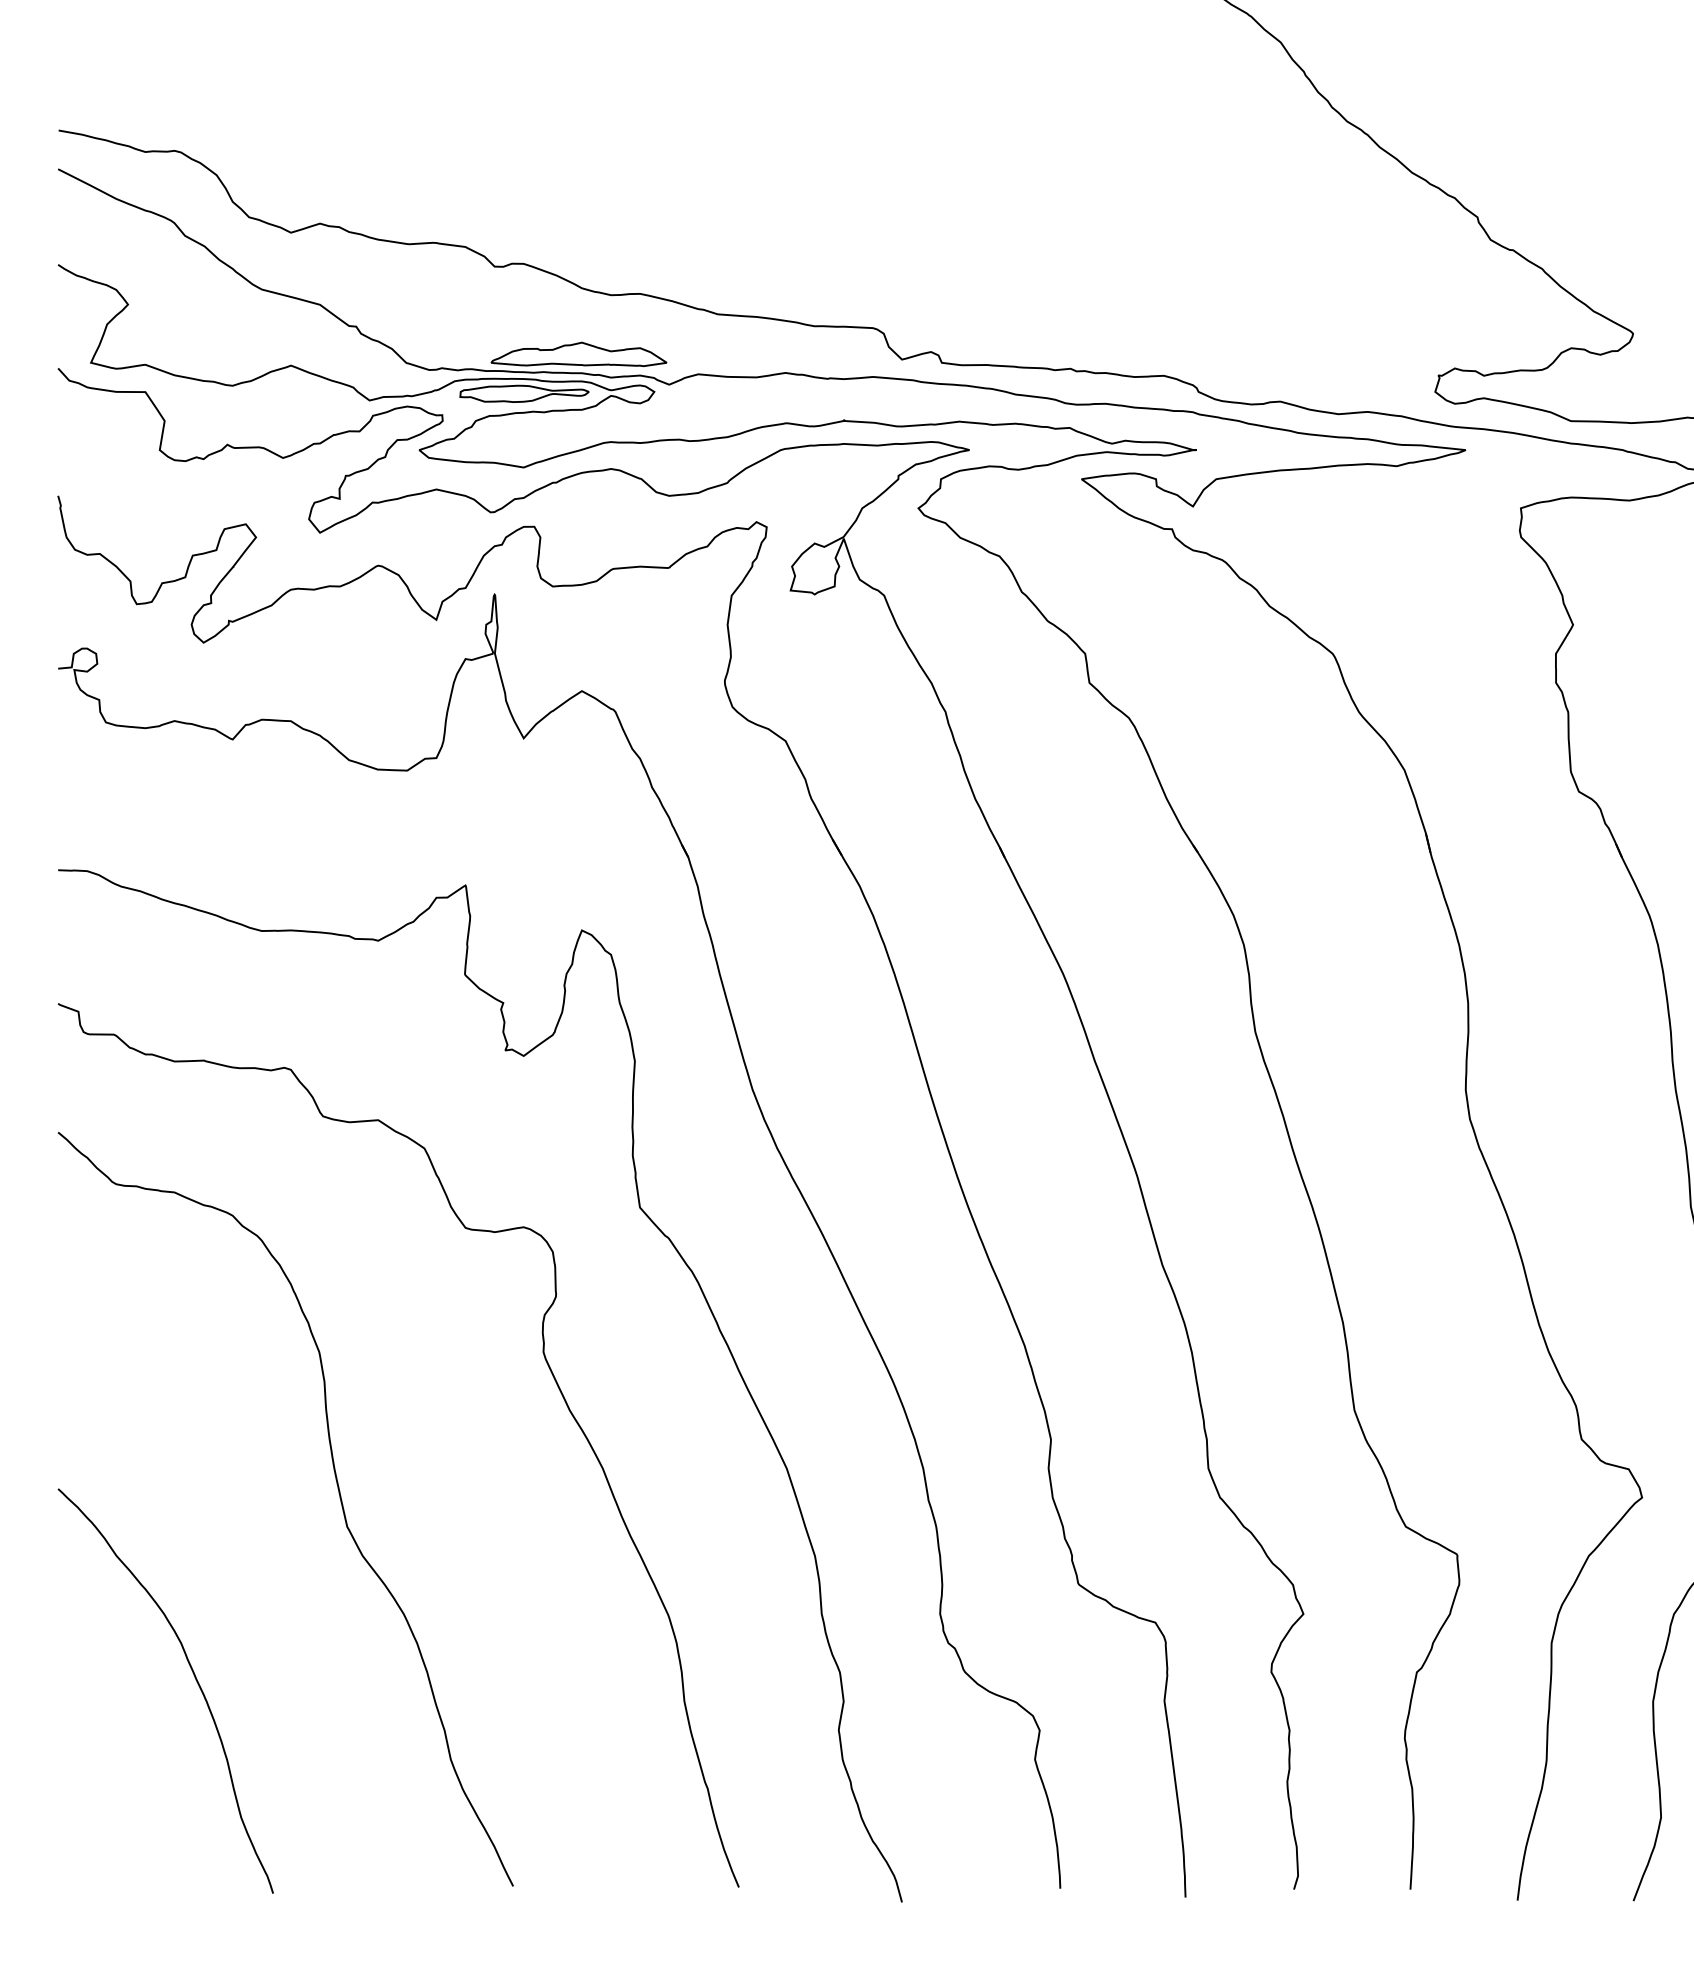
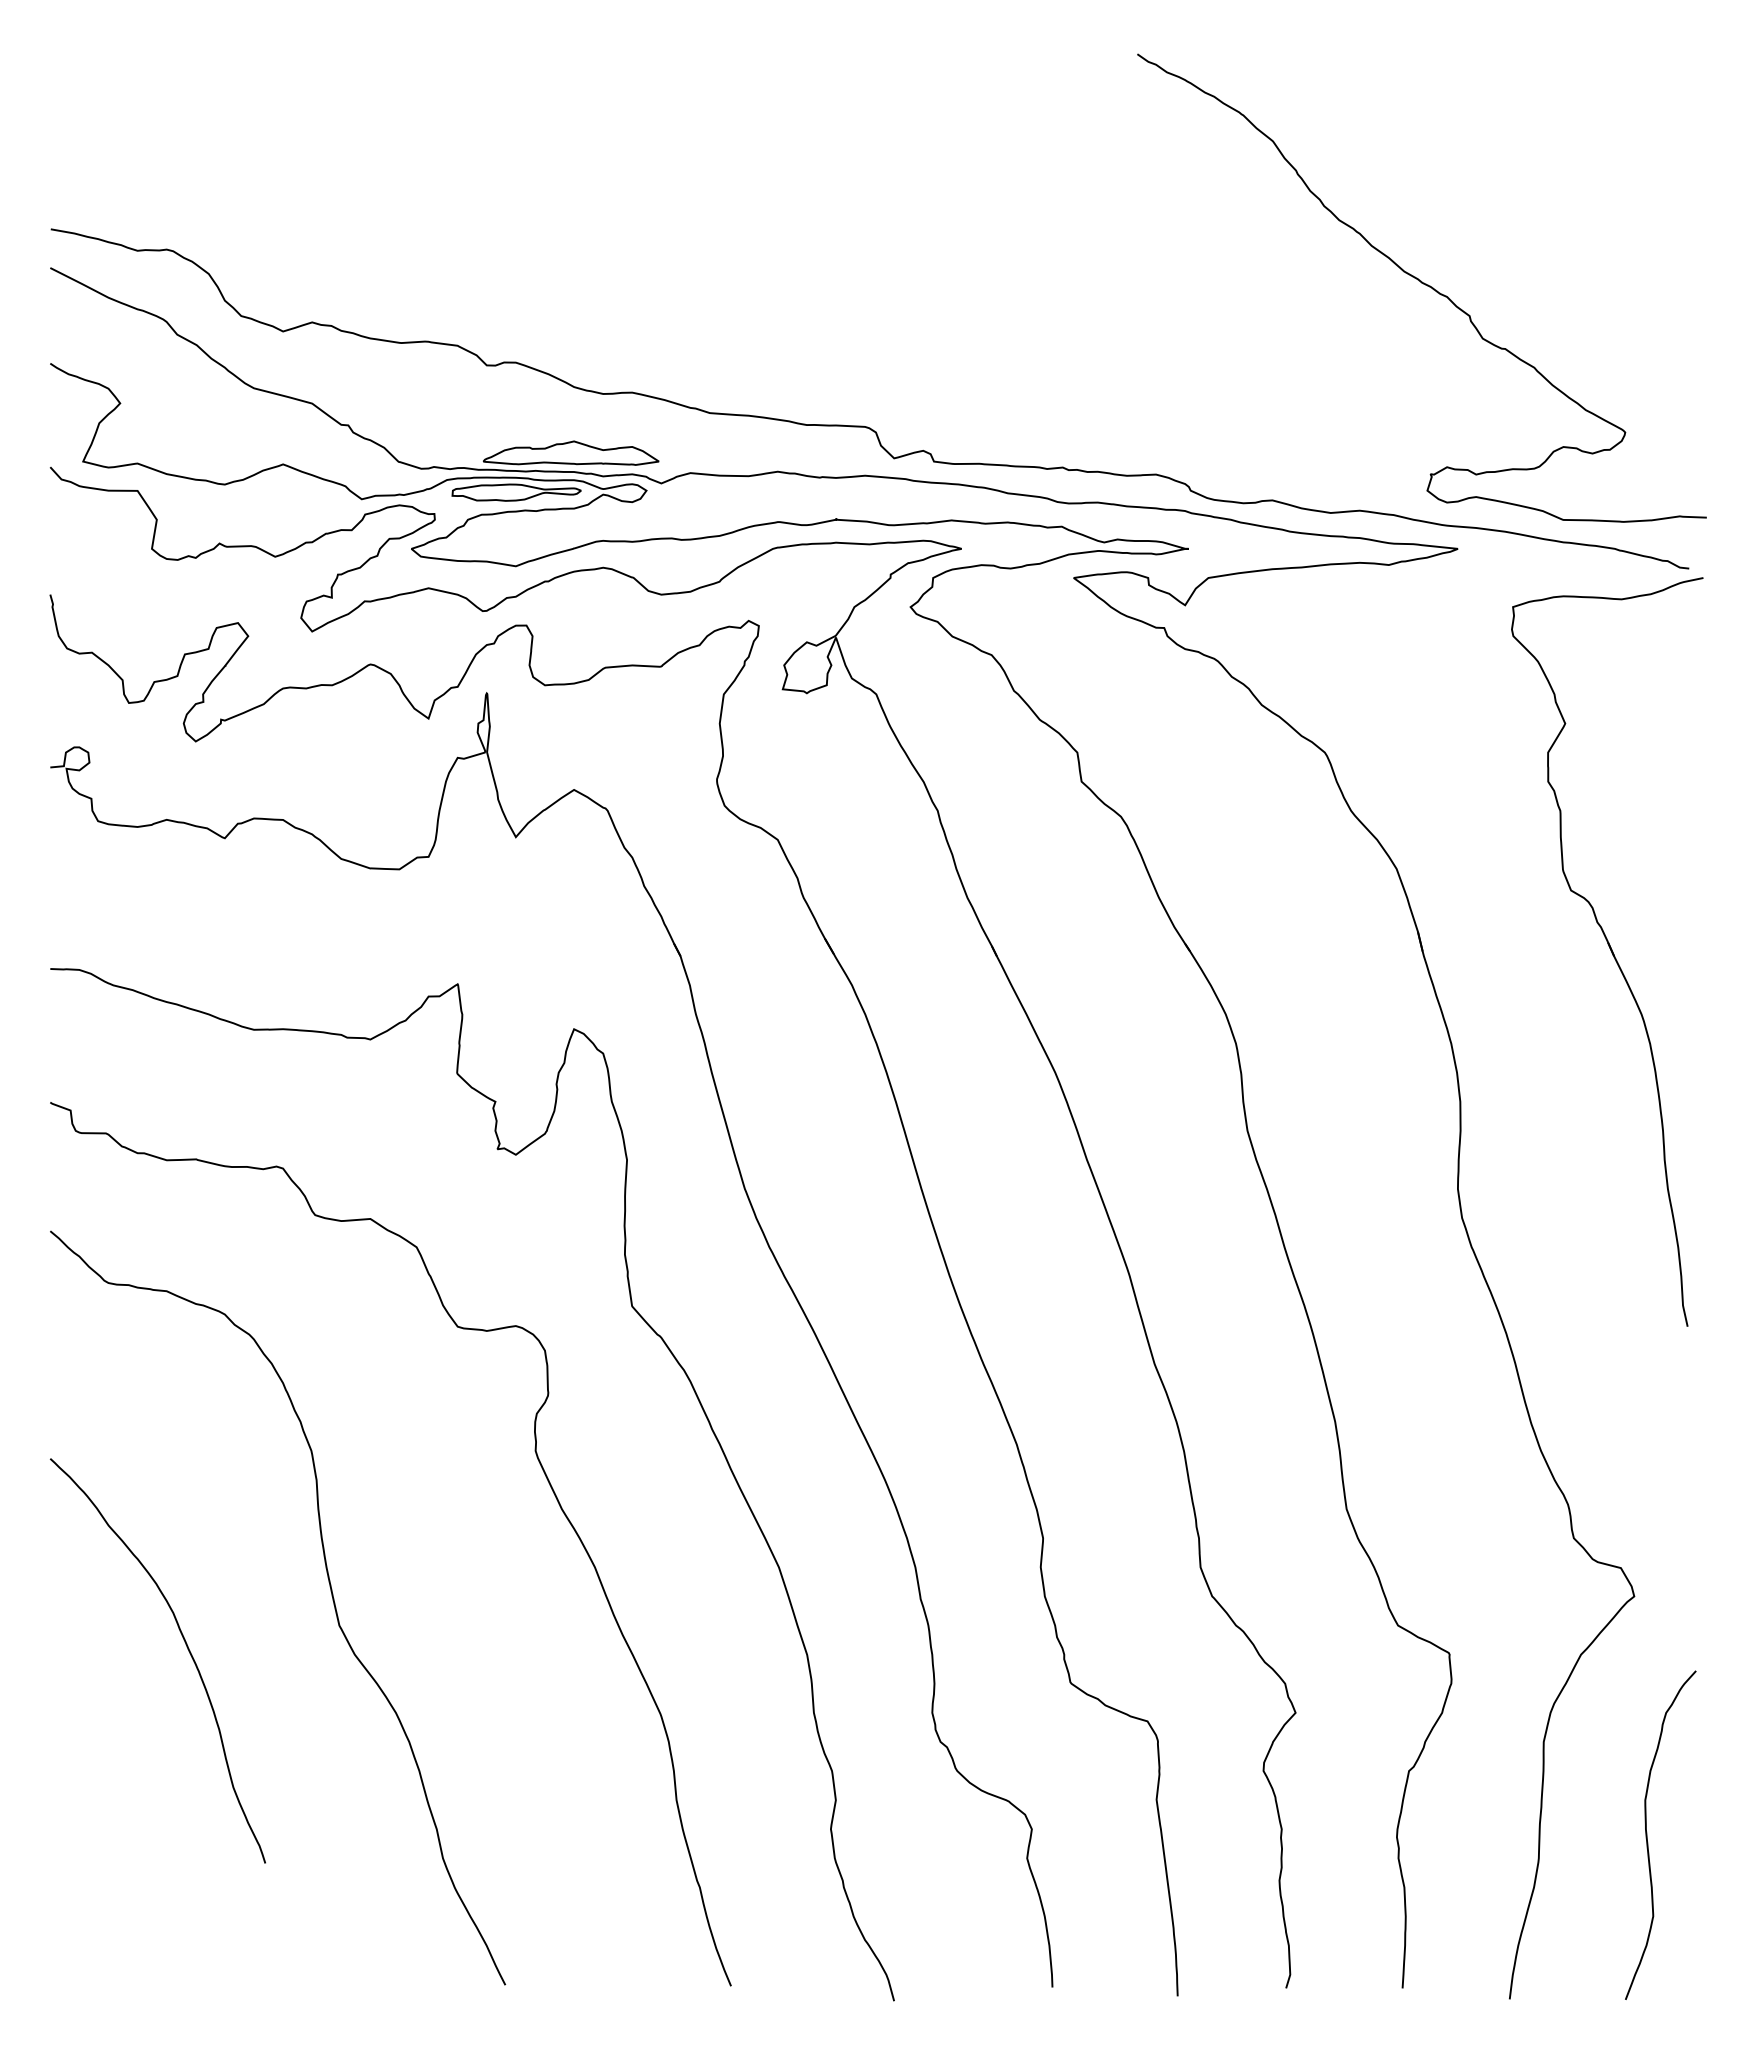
curve: (194, 1677) -> (186, 1647), moved

